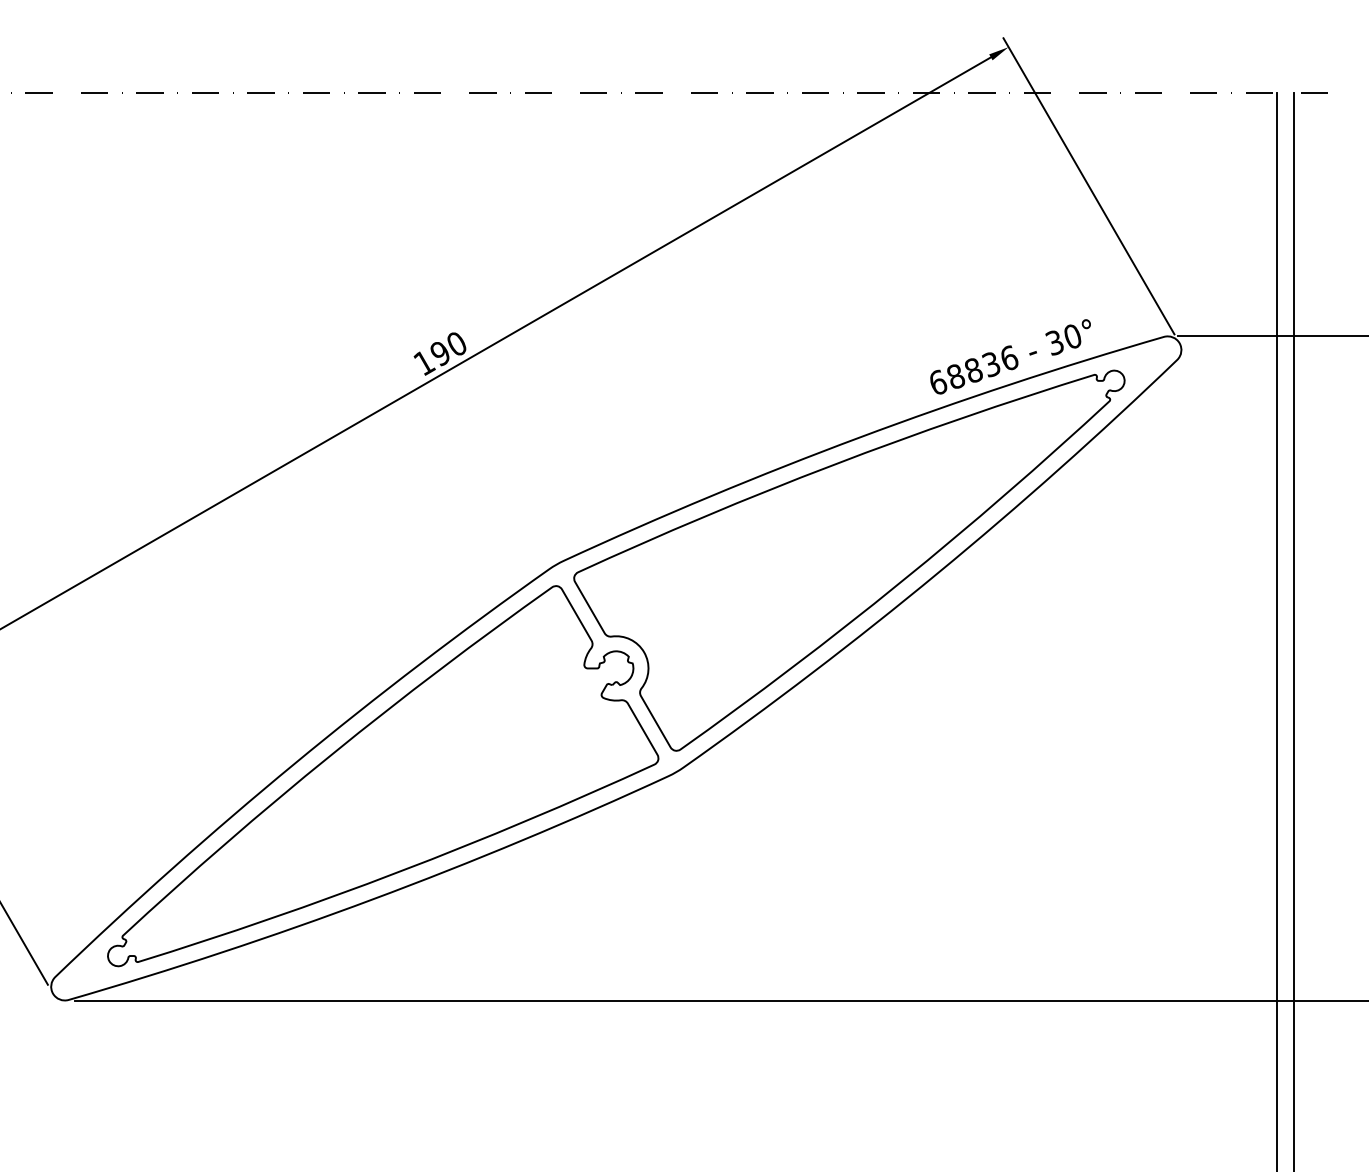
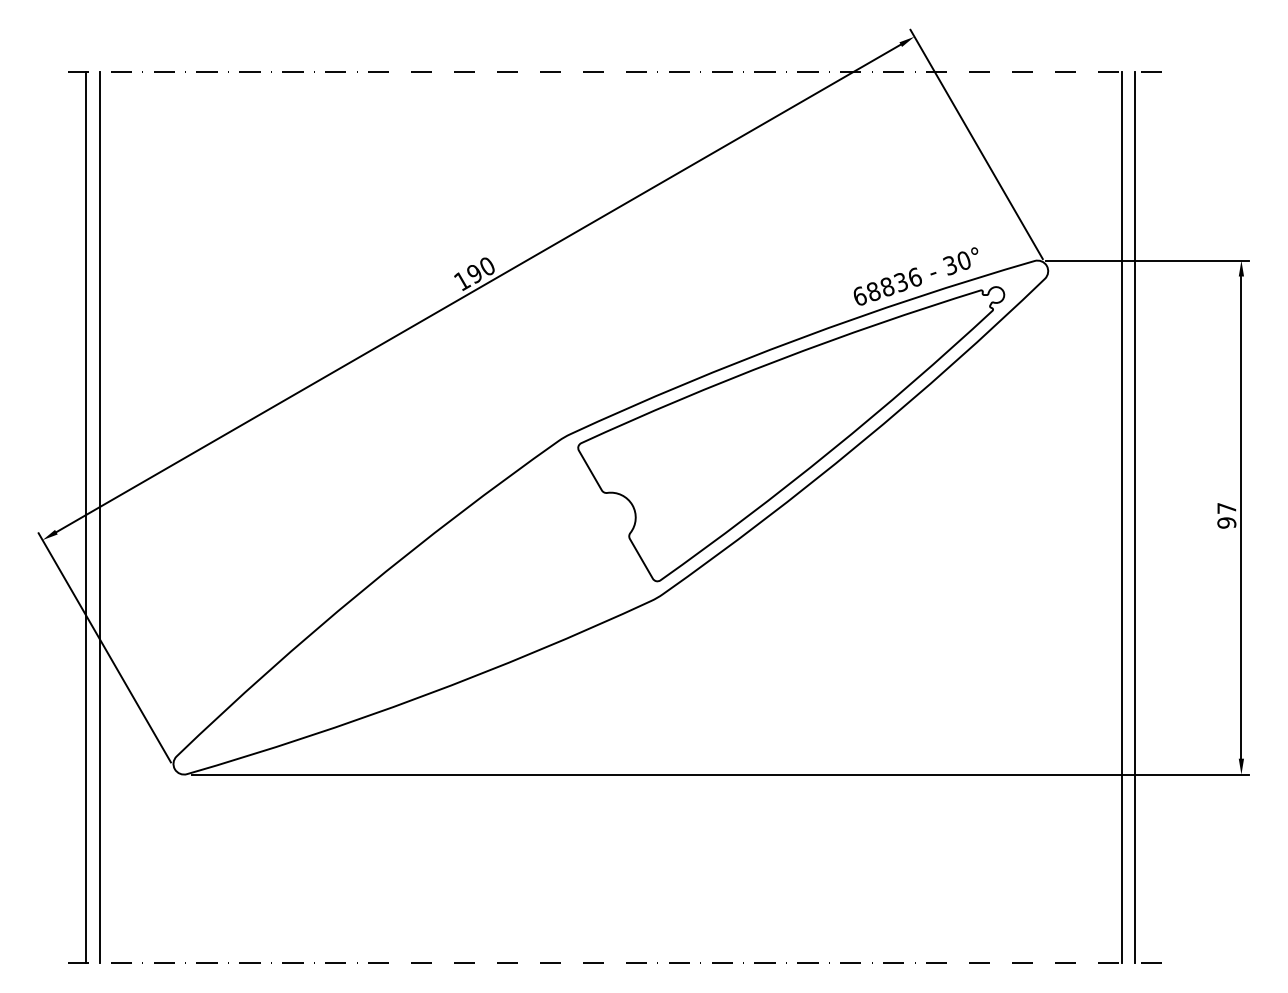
part: (383, 775) -> (430, 600), removed

